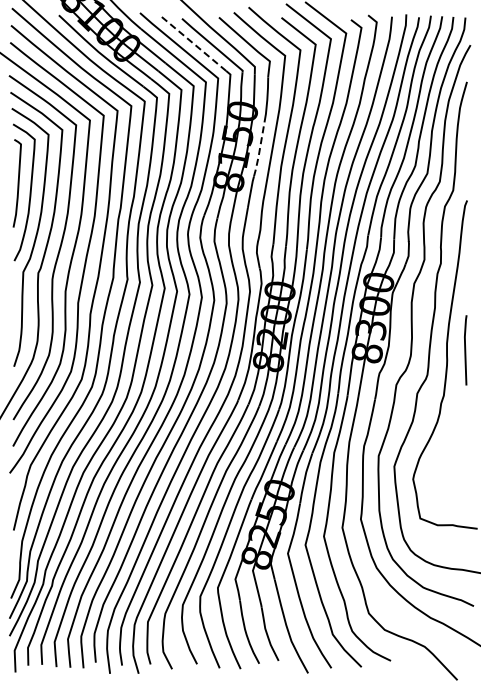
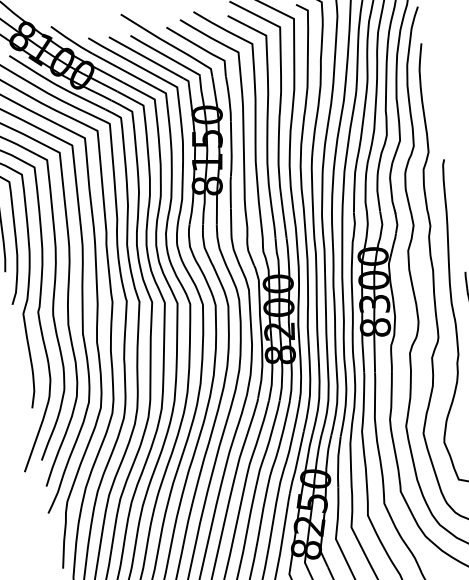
line: (193, 43) -> (146, 57), dashed -> solid
line: (259, 150) -> (231, 149), dashed -> solid

